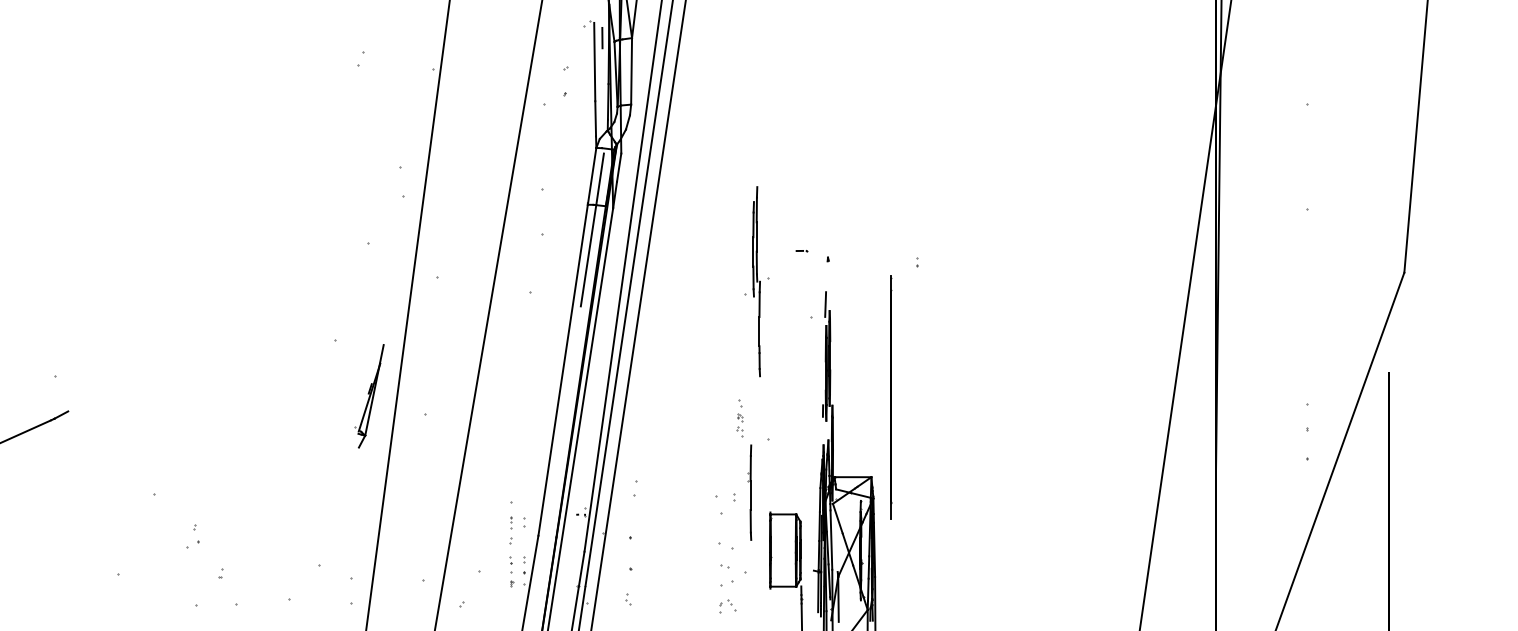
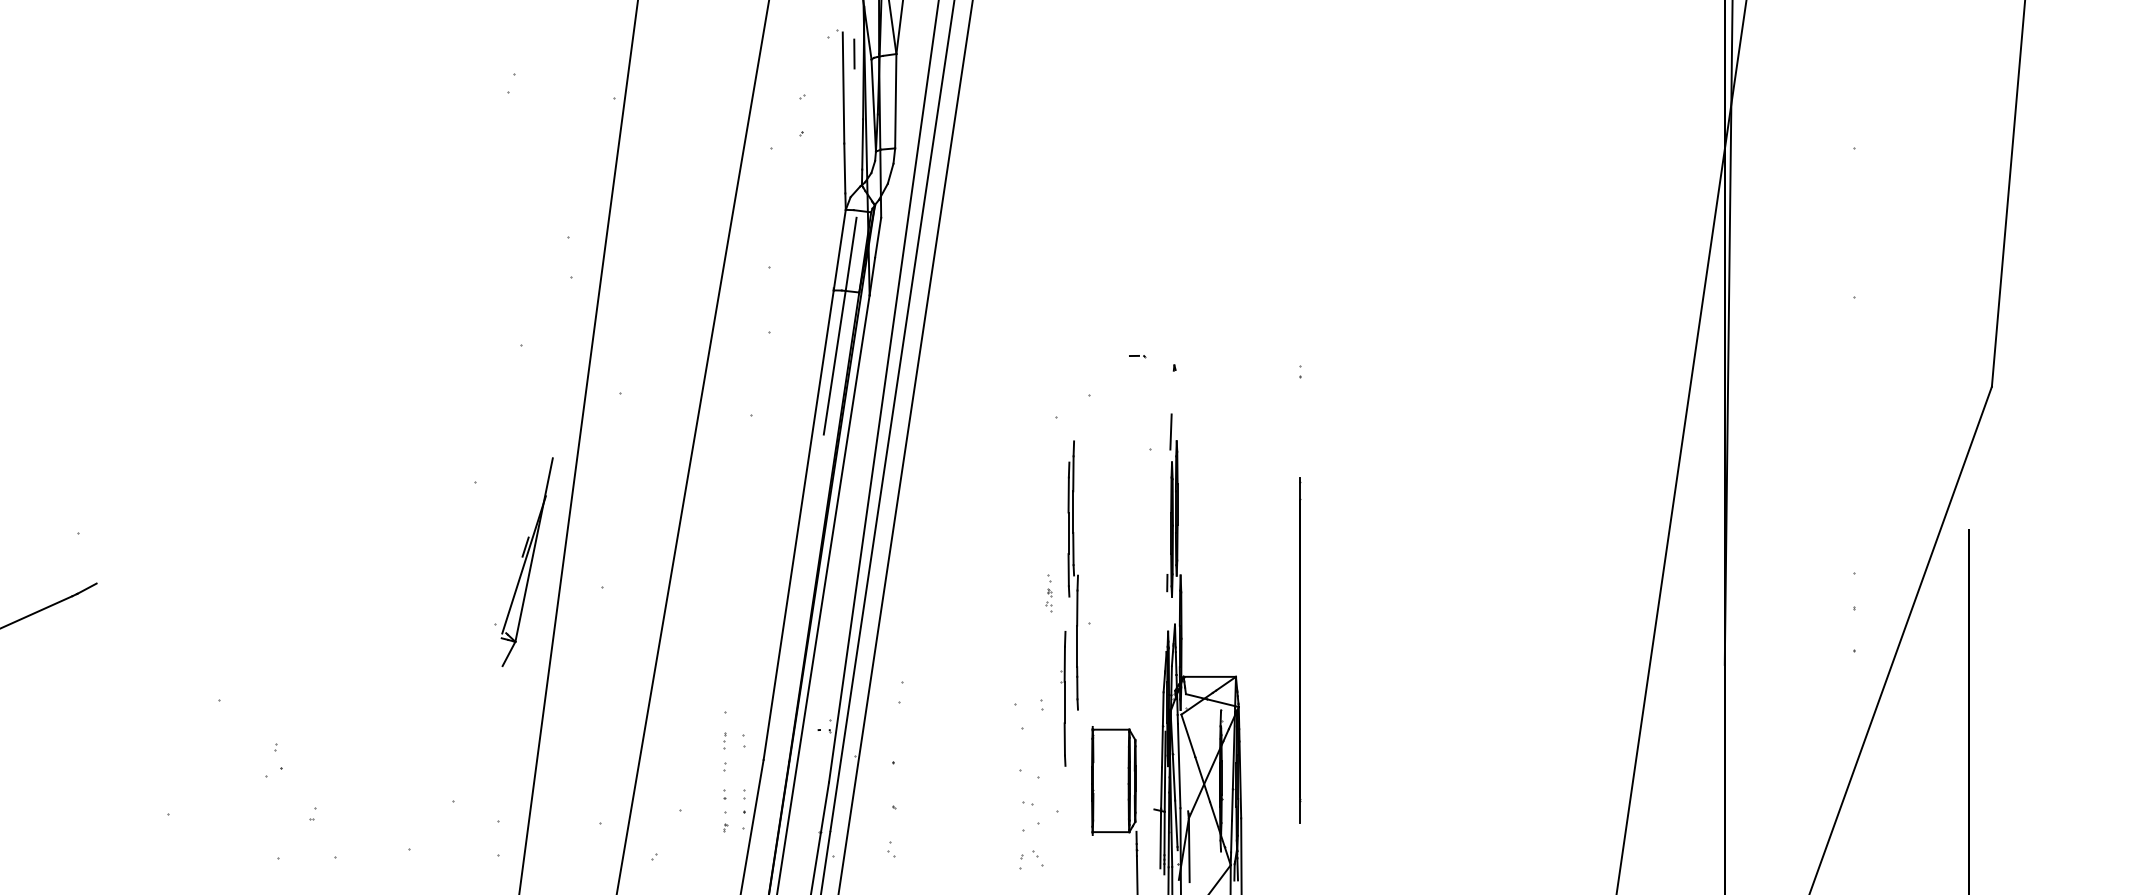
part: (756, 281) -> (1072, 575), moved
part: (369, 395) -> (523, 561), size x1.43
line: (891, 397) -> (1300, 650), moved
part: (739, 418) -> (1048, 593), size x0.71

